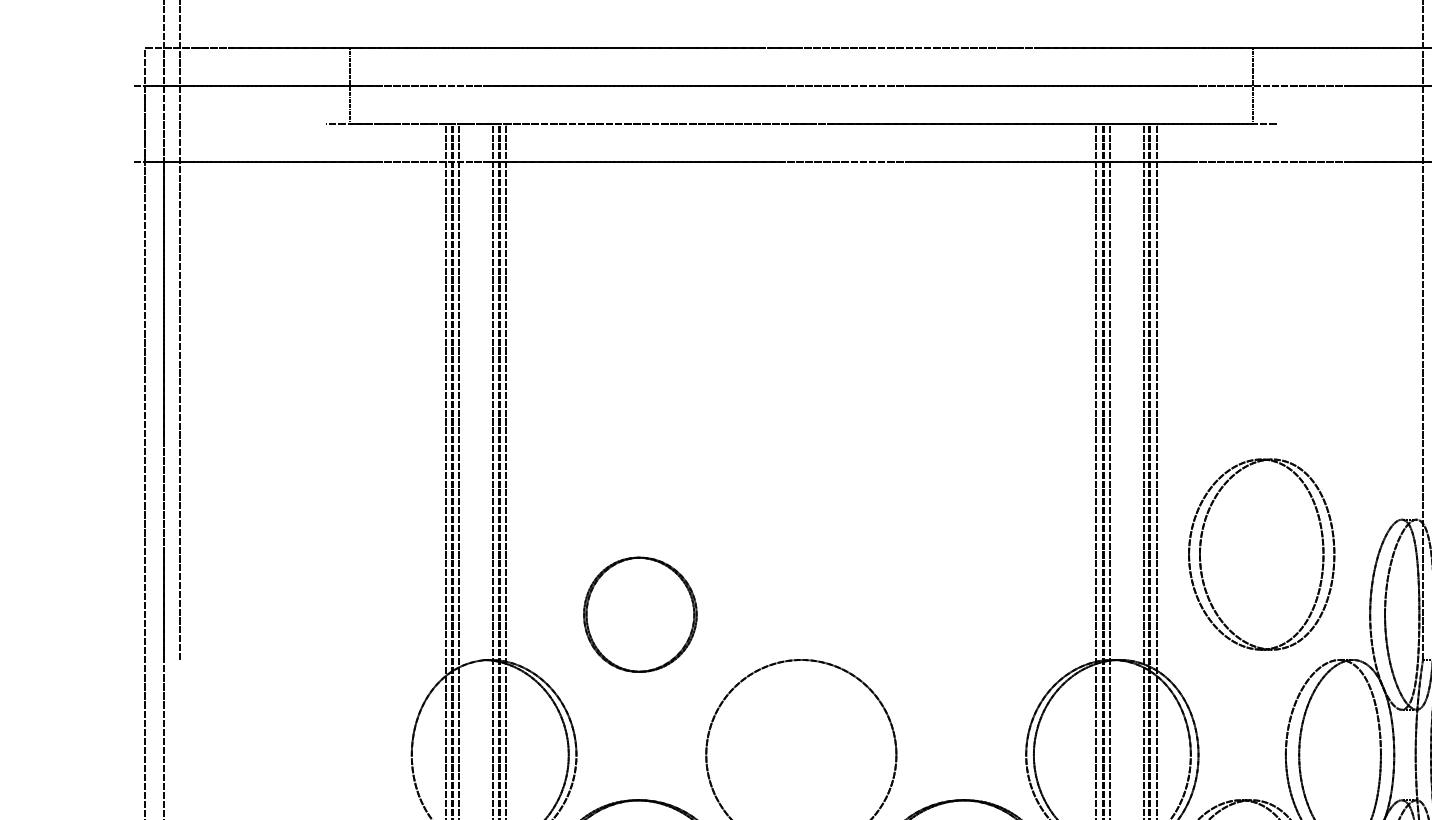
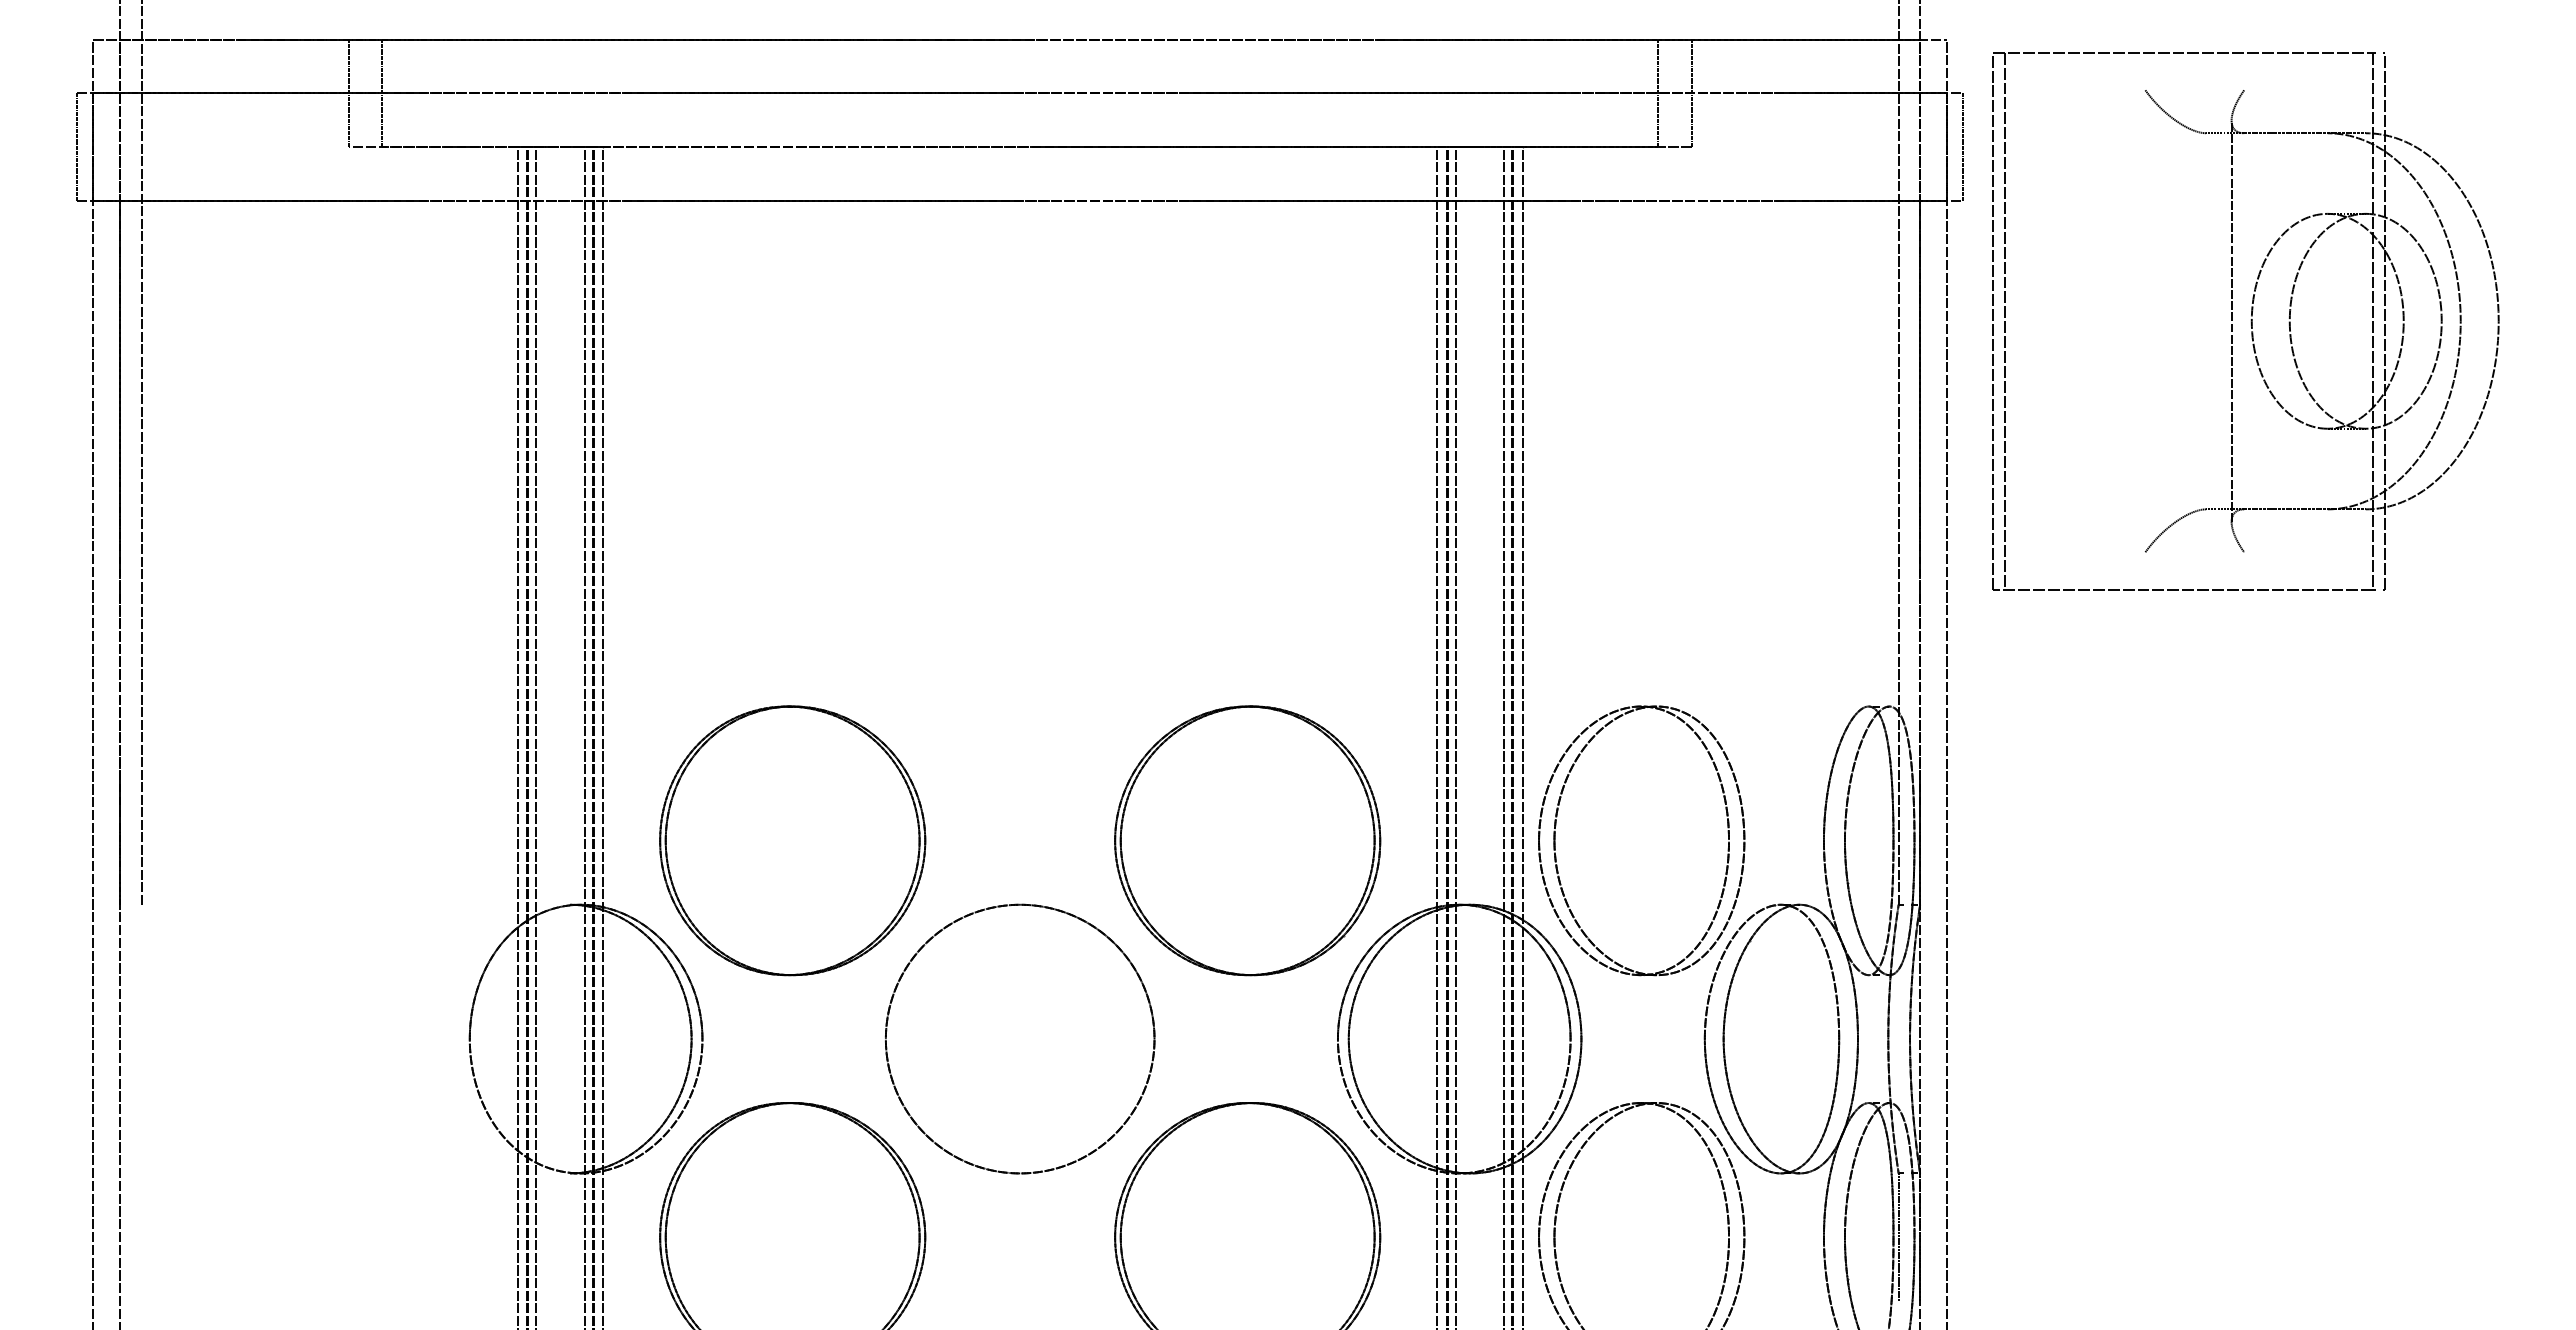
line: (325, 85) -> (348, 93), added
line: (1276, 85) -> (1691, 93), added
line: (134, 123) -> (77, 146), added
part: (1200, 554) -> (1555, 840), moved
part: (640, 614) -> (792, 840), size x1.67
part: (962, 614) -> (1247, 840), added

